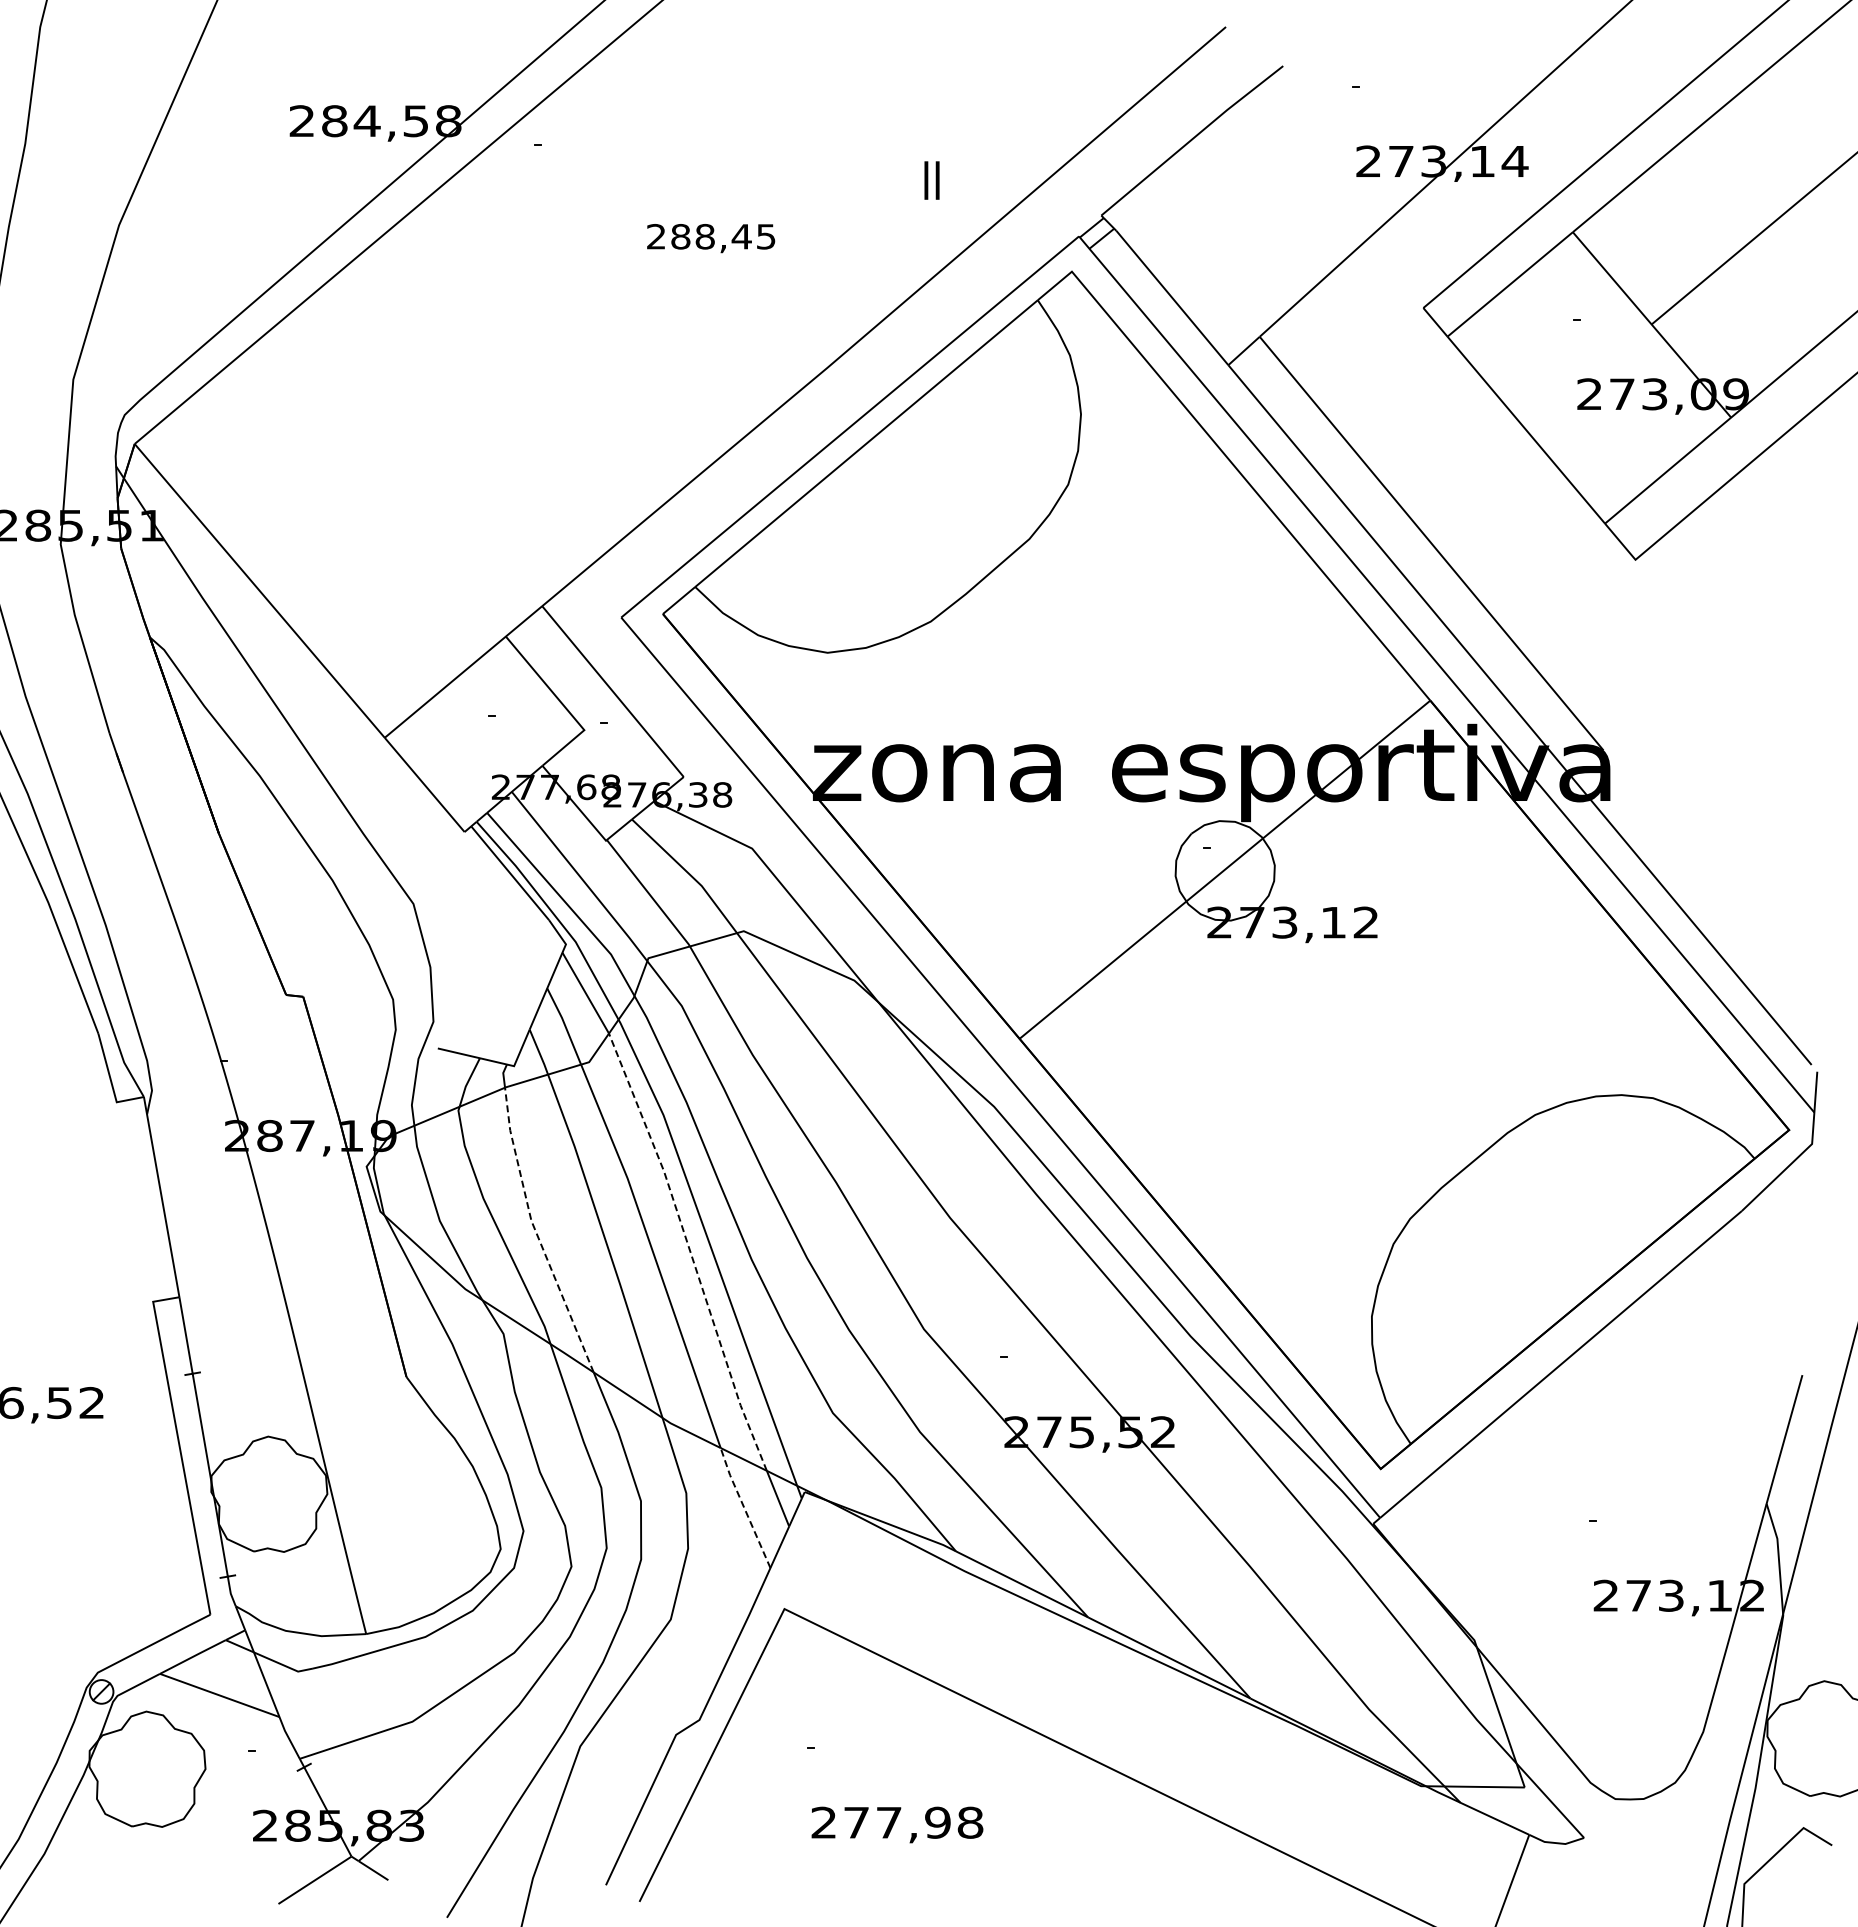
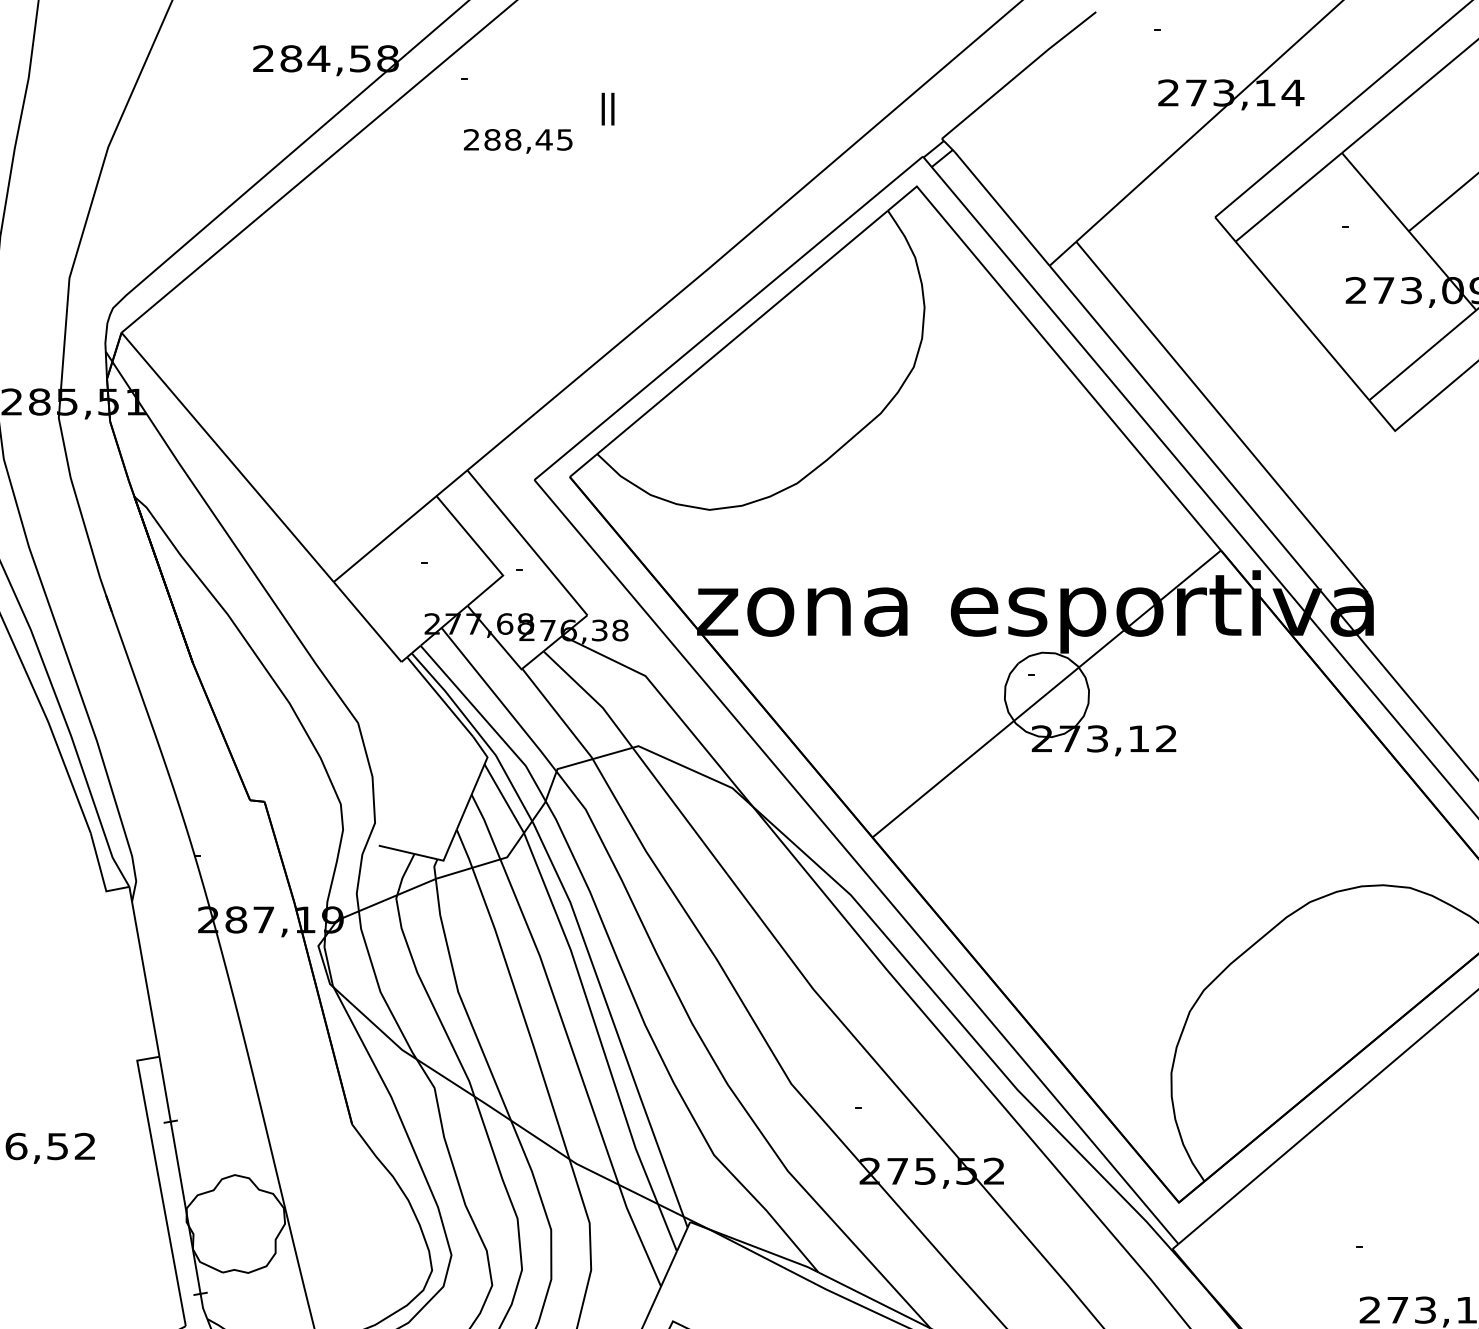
text: (931, 180) -> (607, 109), moved
text: (711, 238) -> (518, 141), moved
line: (536, 1232) -> (462, 1001), dashed -> solid
line: (690, 1251) -> (593, 1017), dashed -> solid
line: (744, 1507) -> (639, 1235), dashed -> solid

